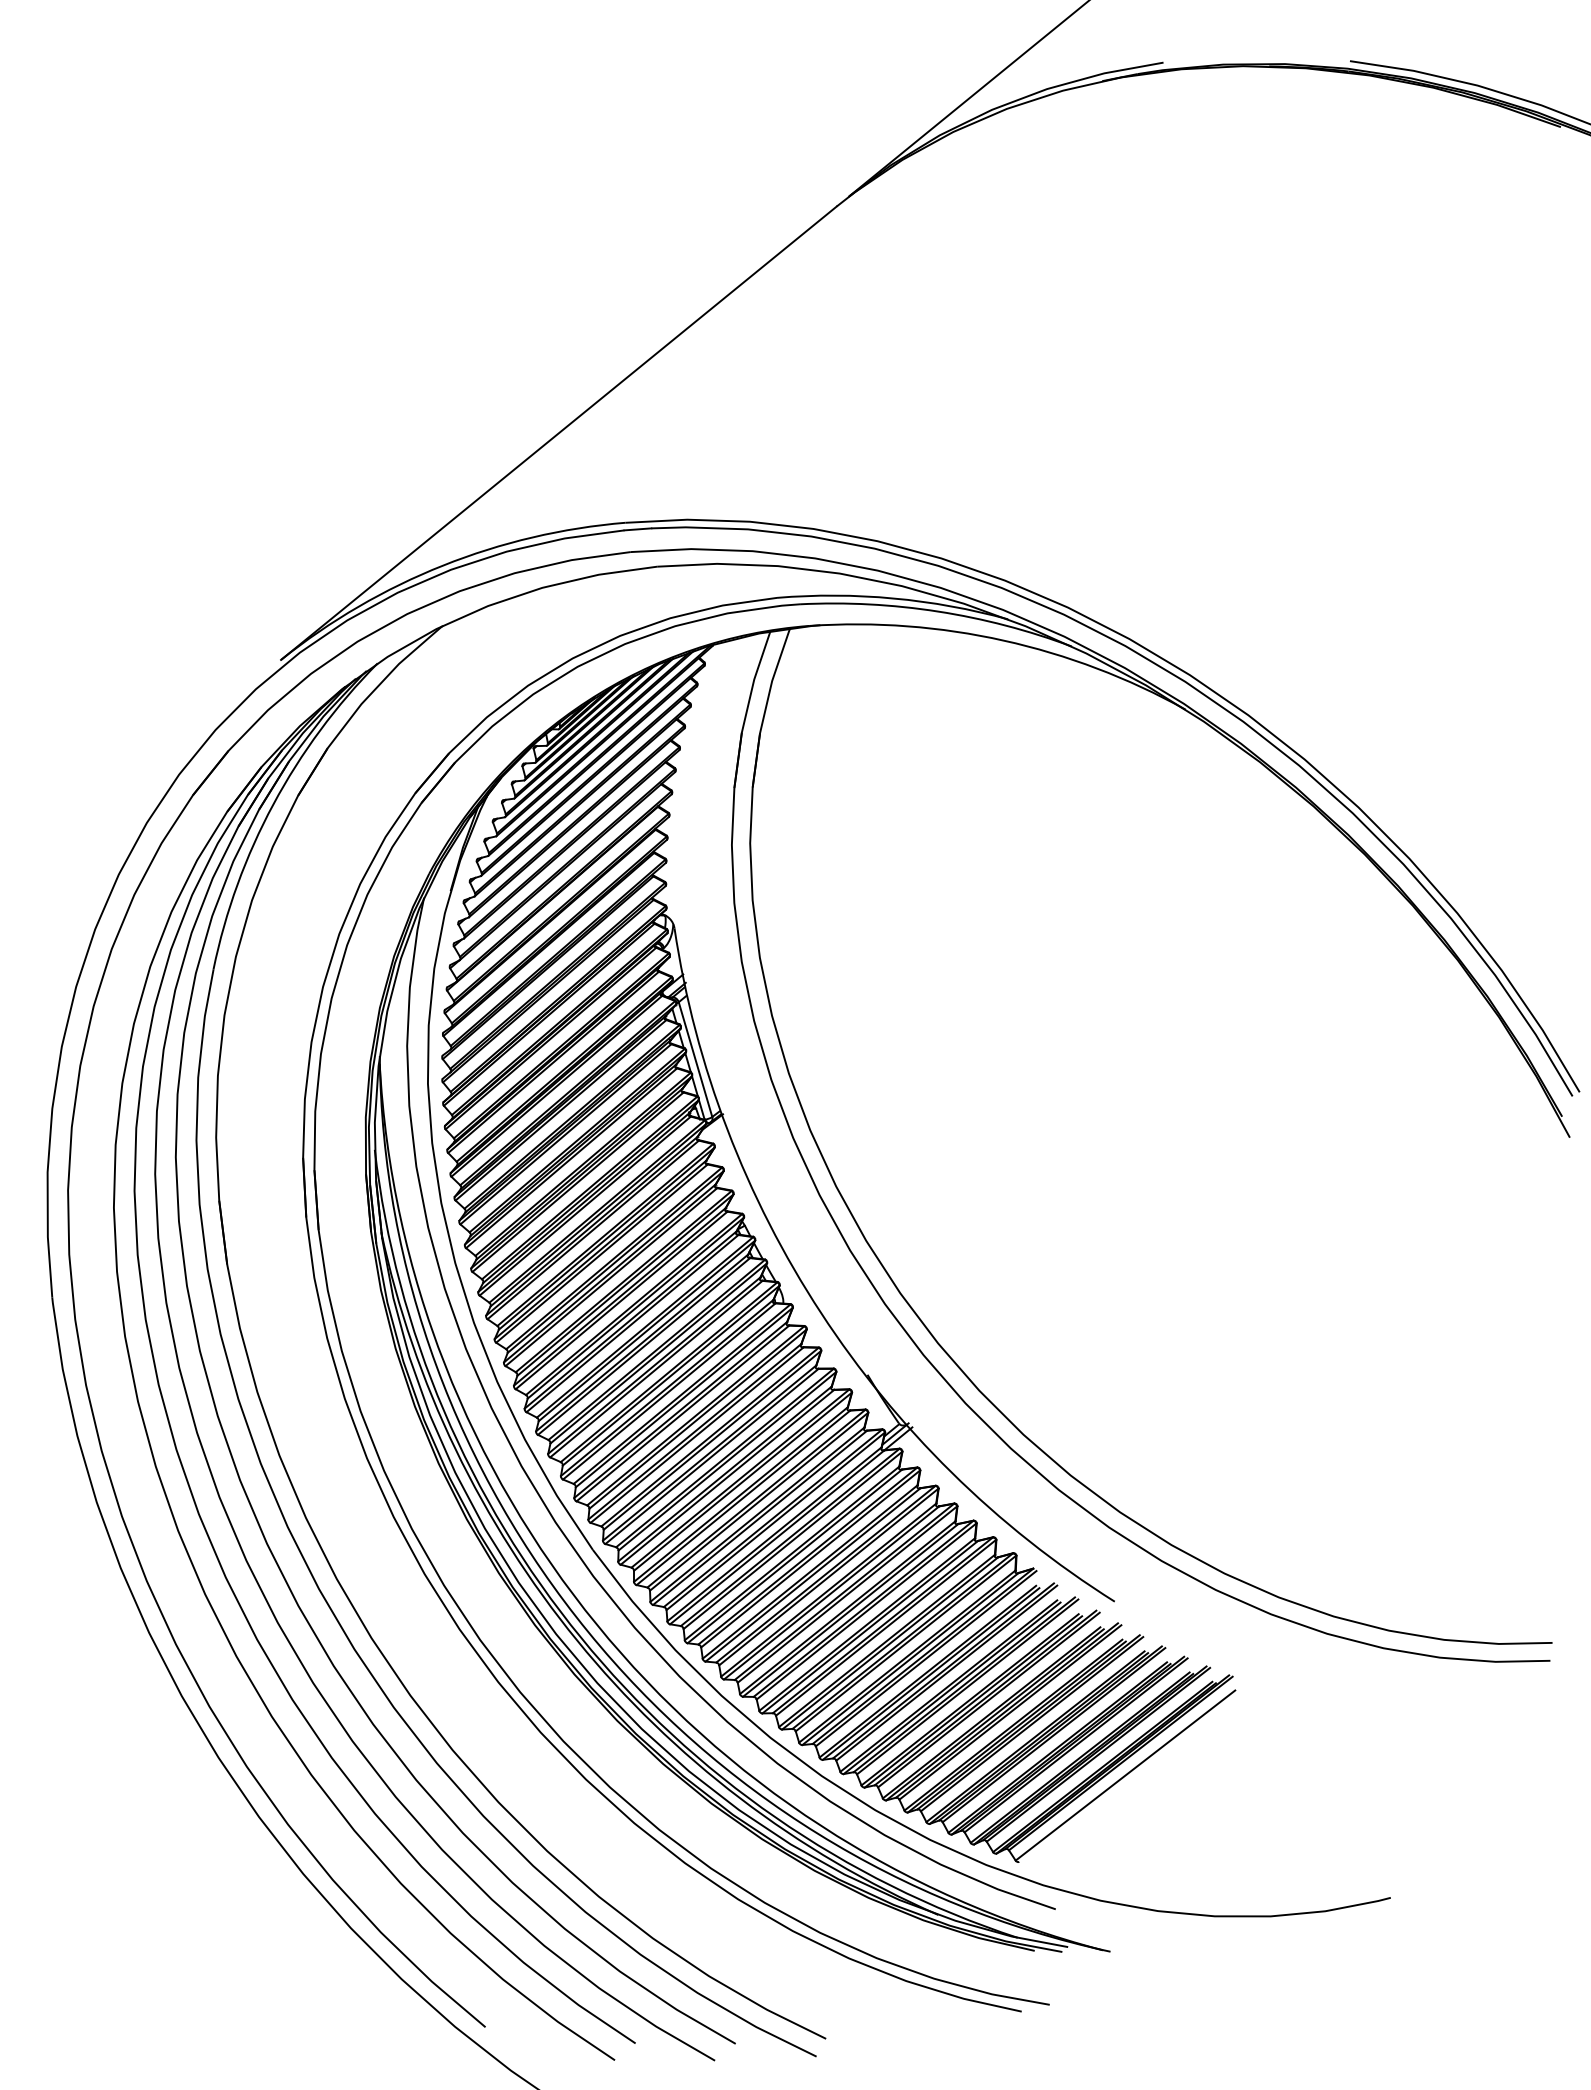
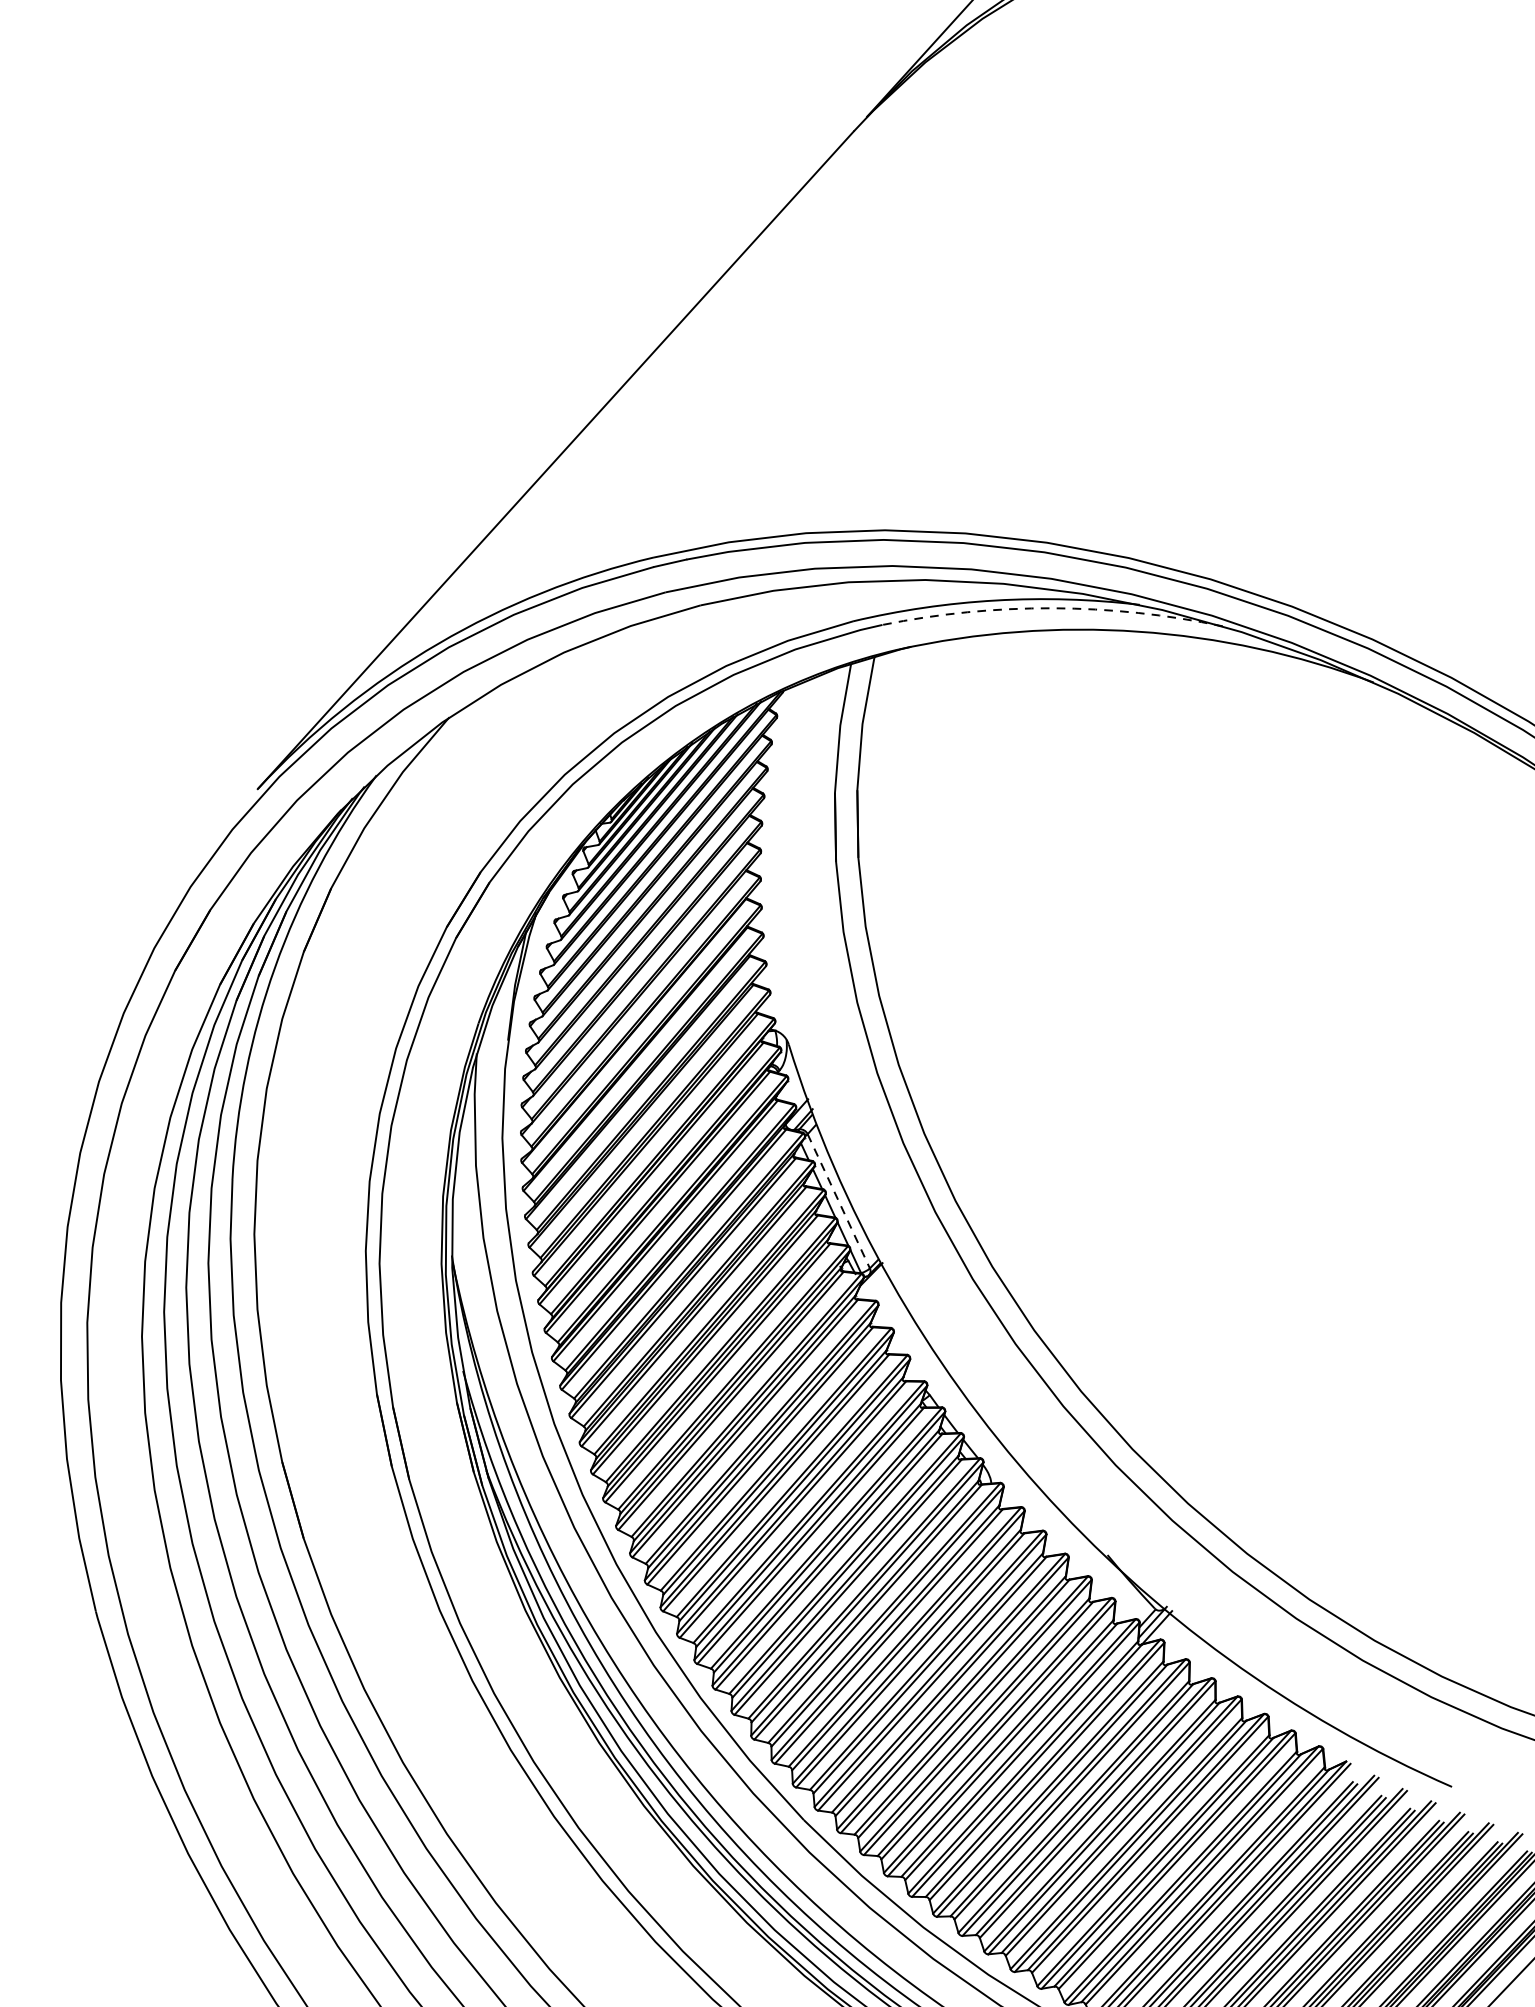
arc: (938, 611) -> (1053, 608), solid -> dashed
line: (695, 1059) -> (838, 1201), solid -> dashed

